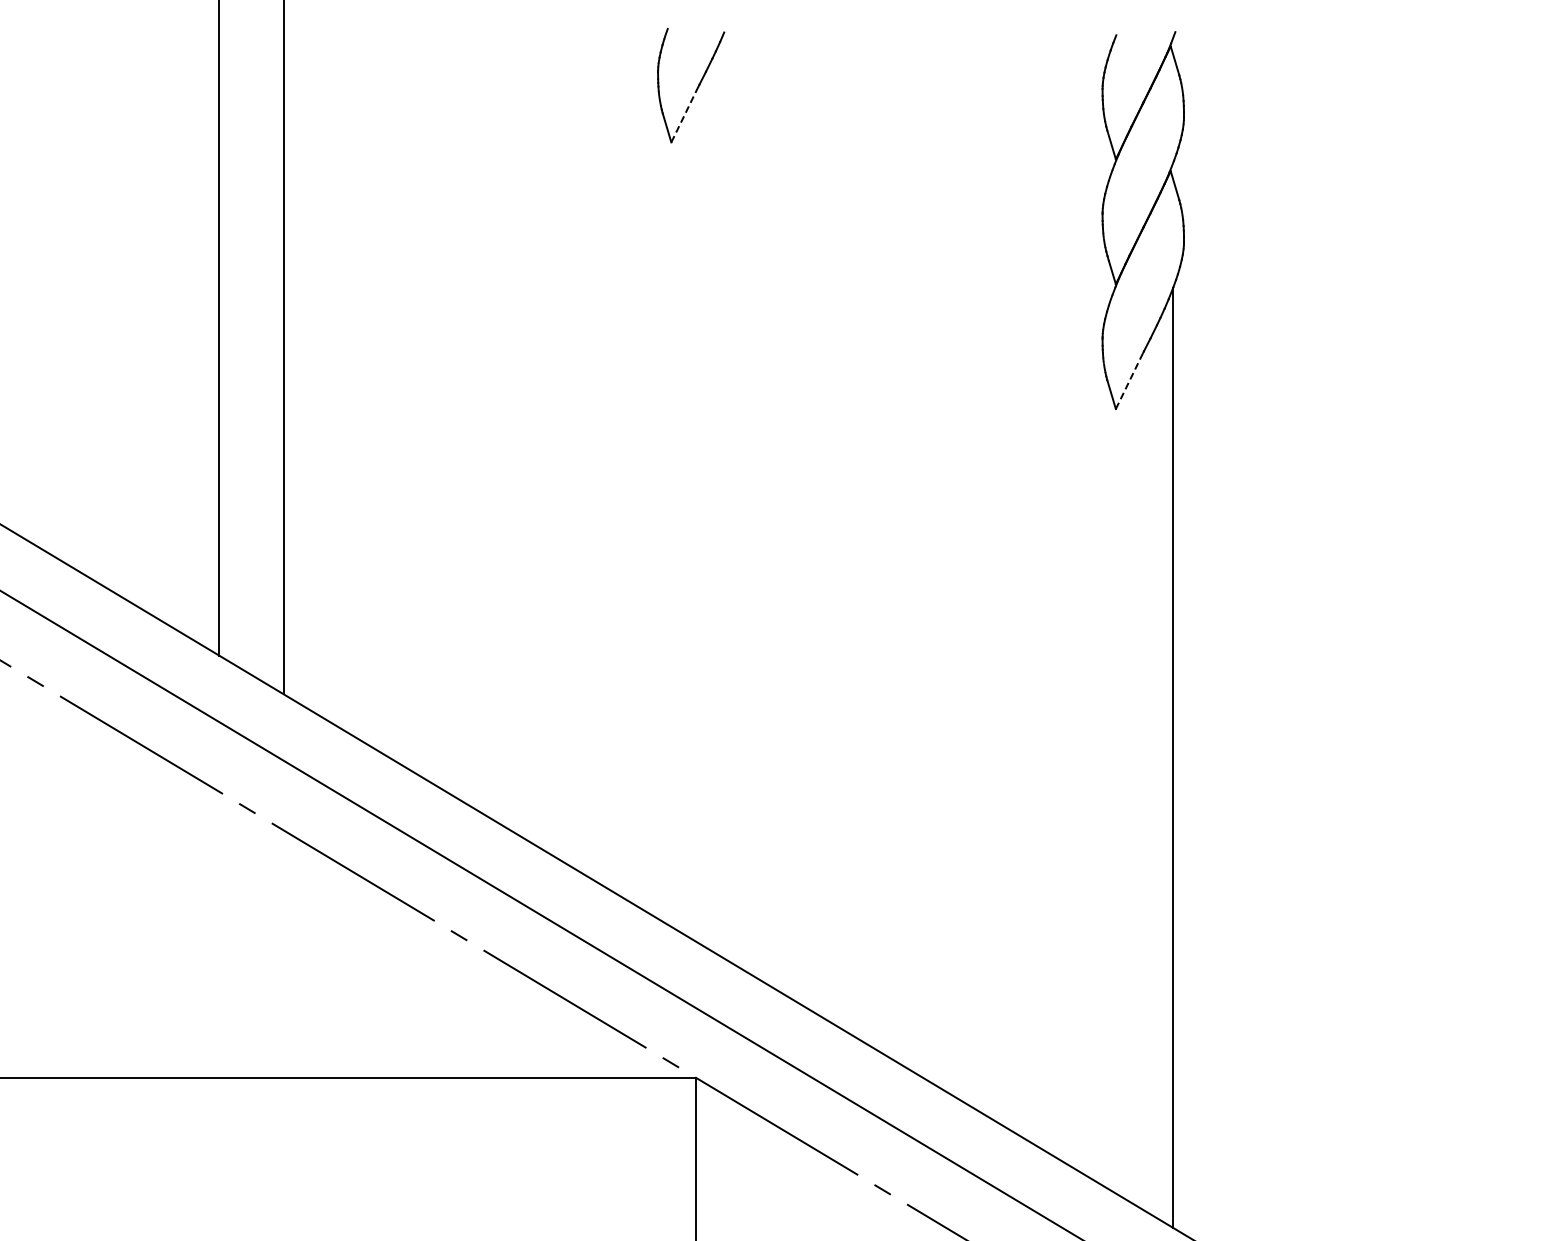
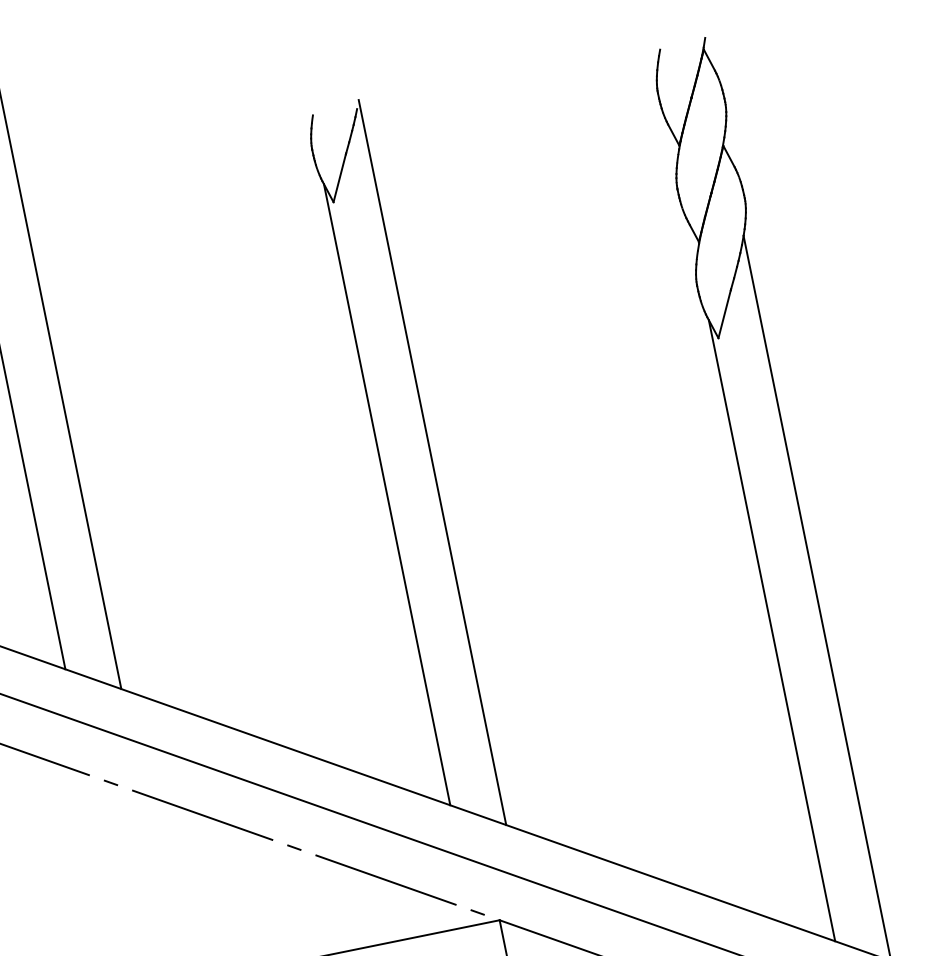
line: (685, 113) -> (339, 177), dashed -> solid
line: (1129, 380) -> (724, 314), dashed -> solid
line: (728, 491) -> (432, 462), added
line: (663, 519) -> (386, 494), added
line: (1108, 786) -> (772, 630), added

